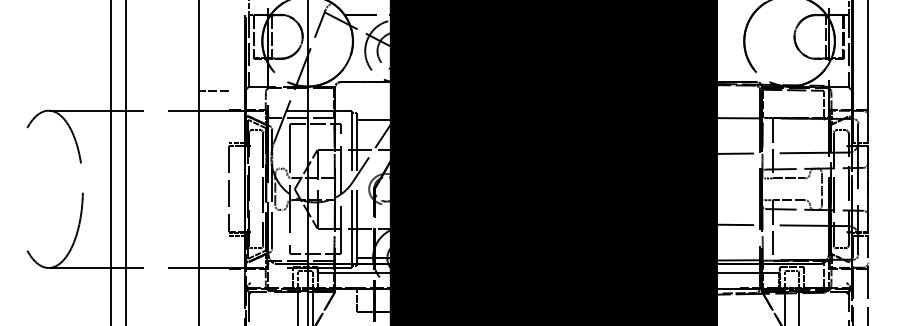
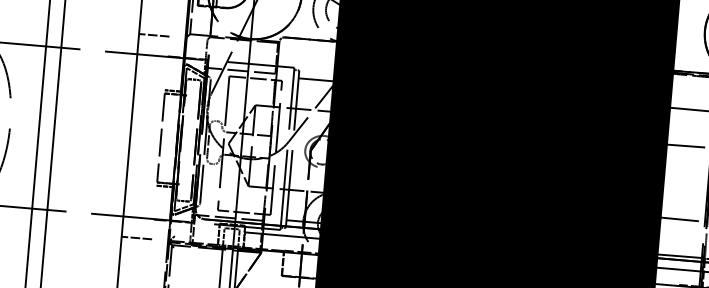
line: (213, 287) -> (136, 237), added

